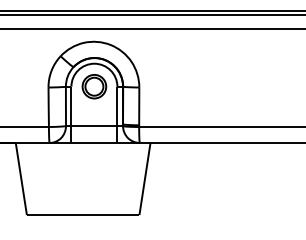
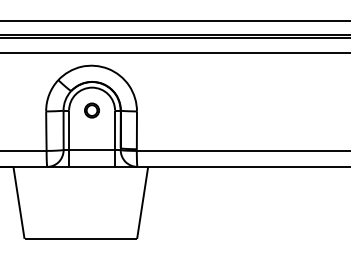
part: (93, 86) -> (91, 110), size x0.6

